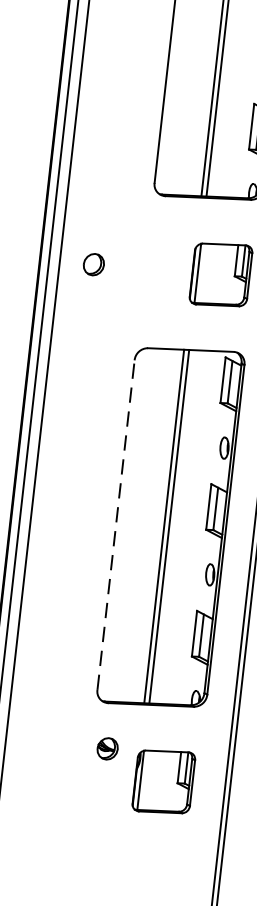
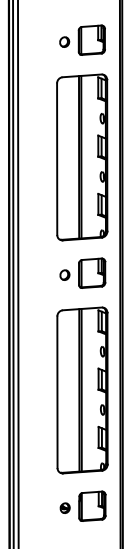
part: (93, 263) -> (64, 274), moved
line: (116, 525) -> (57, 392), dashed -> solid
part: (106, 747) -> (64, 507), moved

